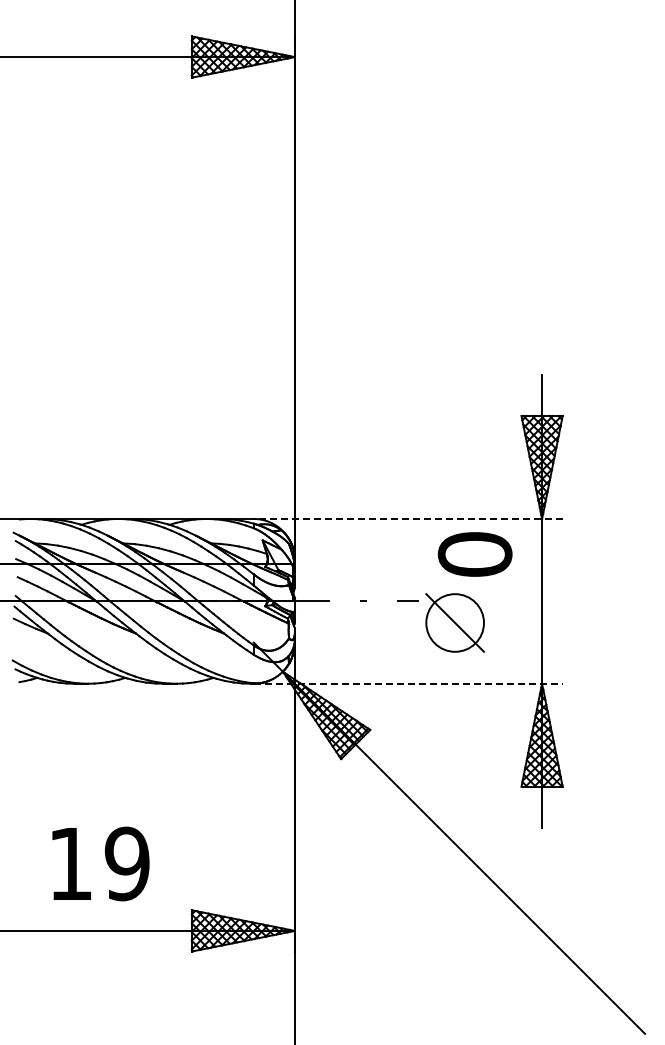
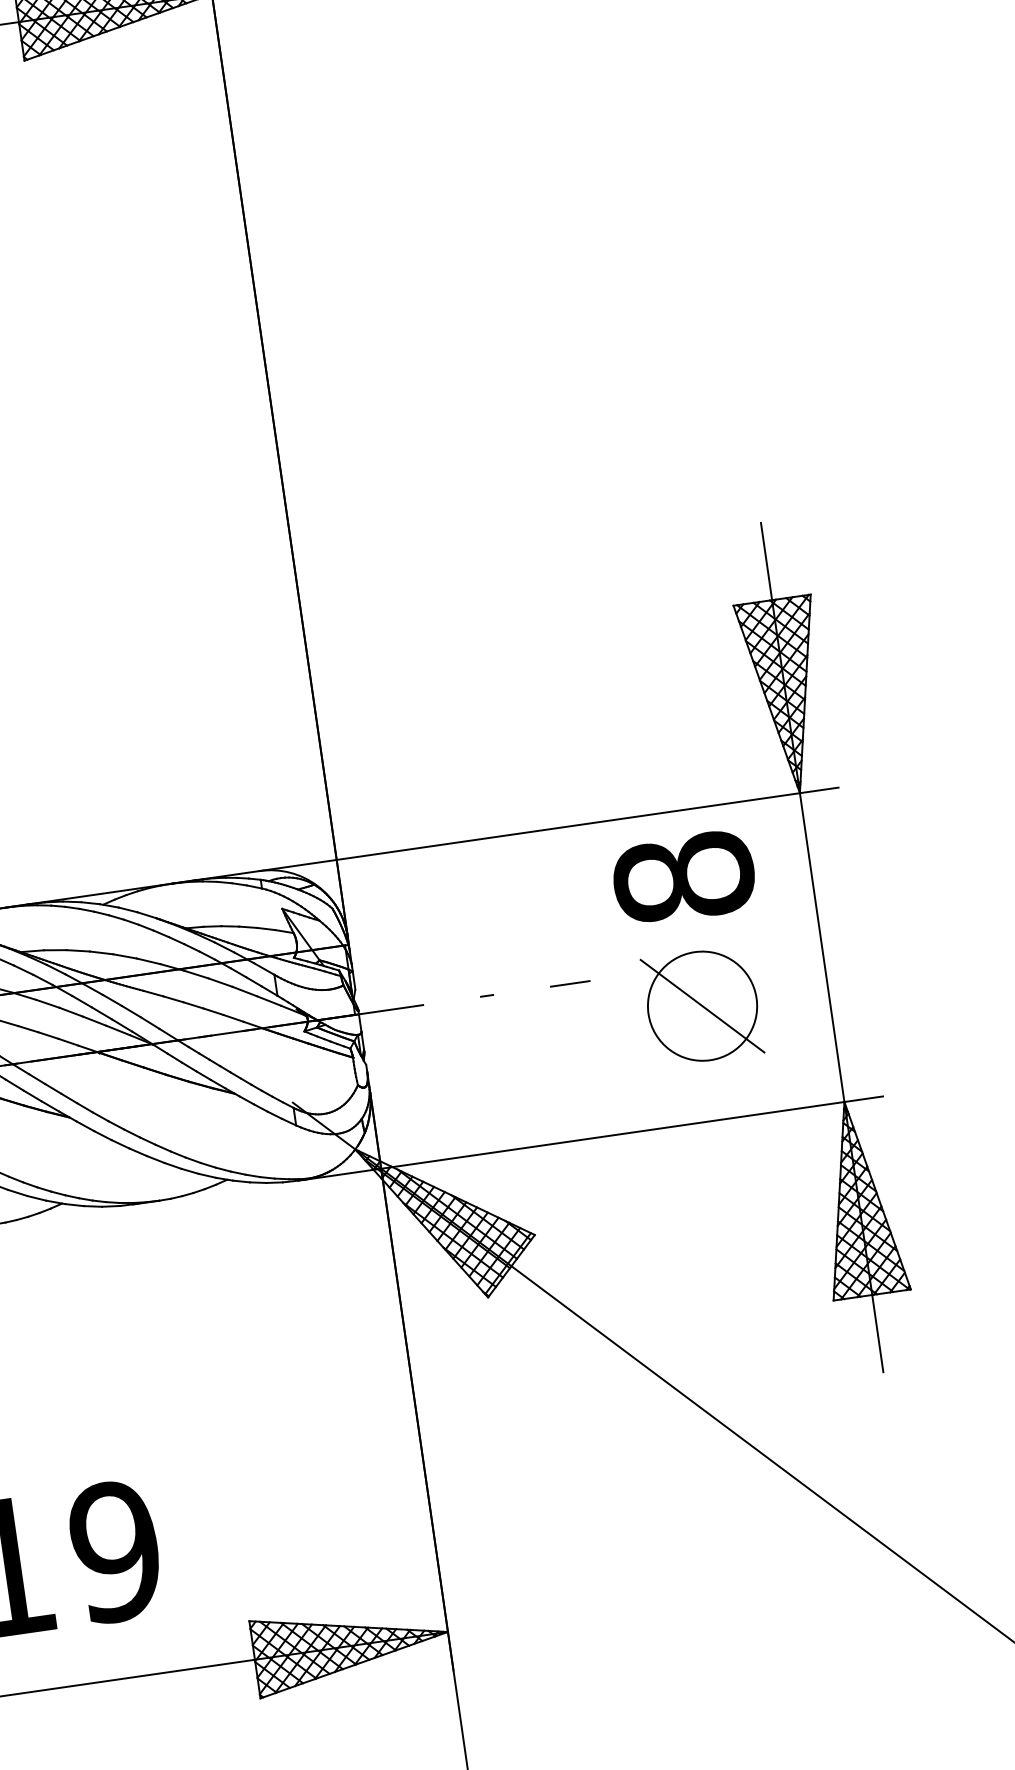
line: (407, 518) -> (547, 828), dashed -> solid
text: (475, 554) -> (684, 877), 0 -> 8
part: (454, 622) -> (701, 1005), moved
line: (408, 683) -> (593, 1137), dashed -> solid

